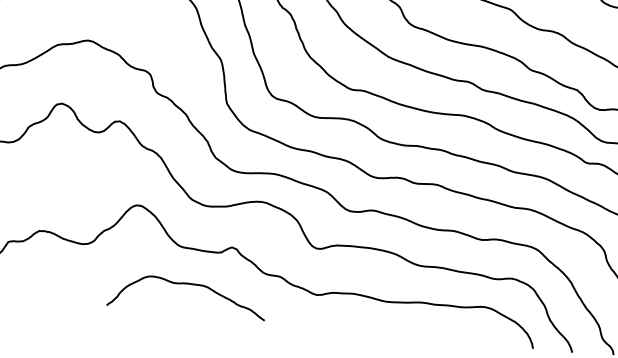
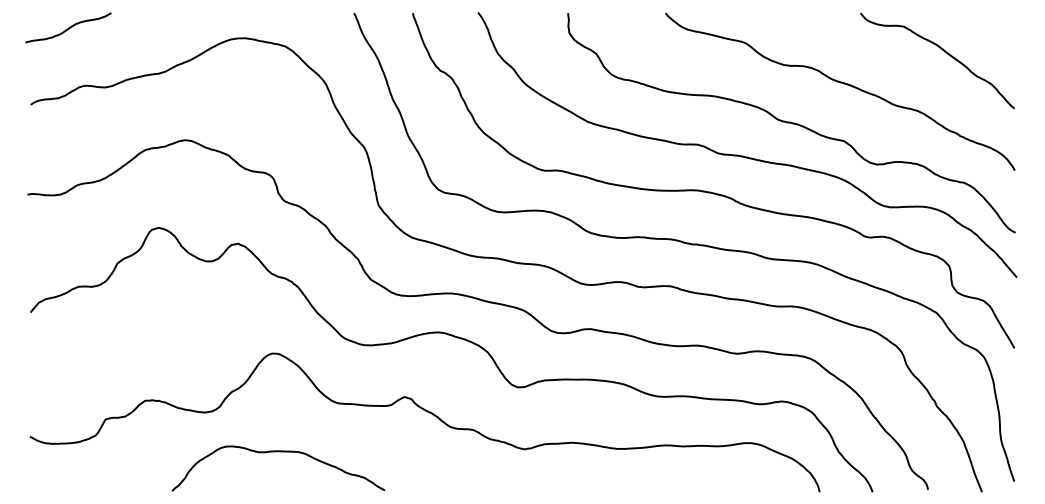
curve: (188, 284) -> (278, 452), moved

